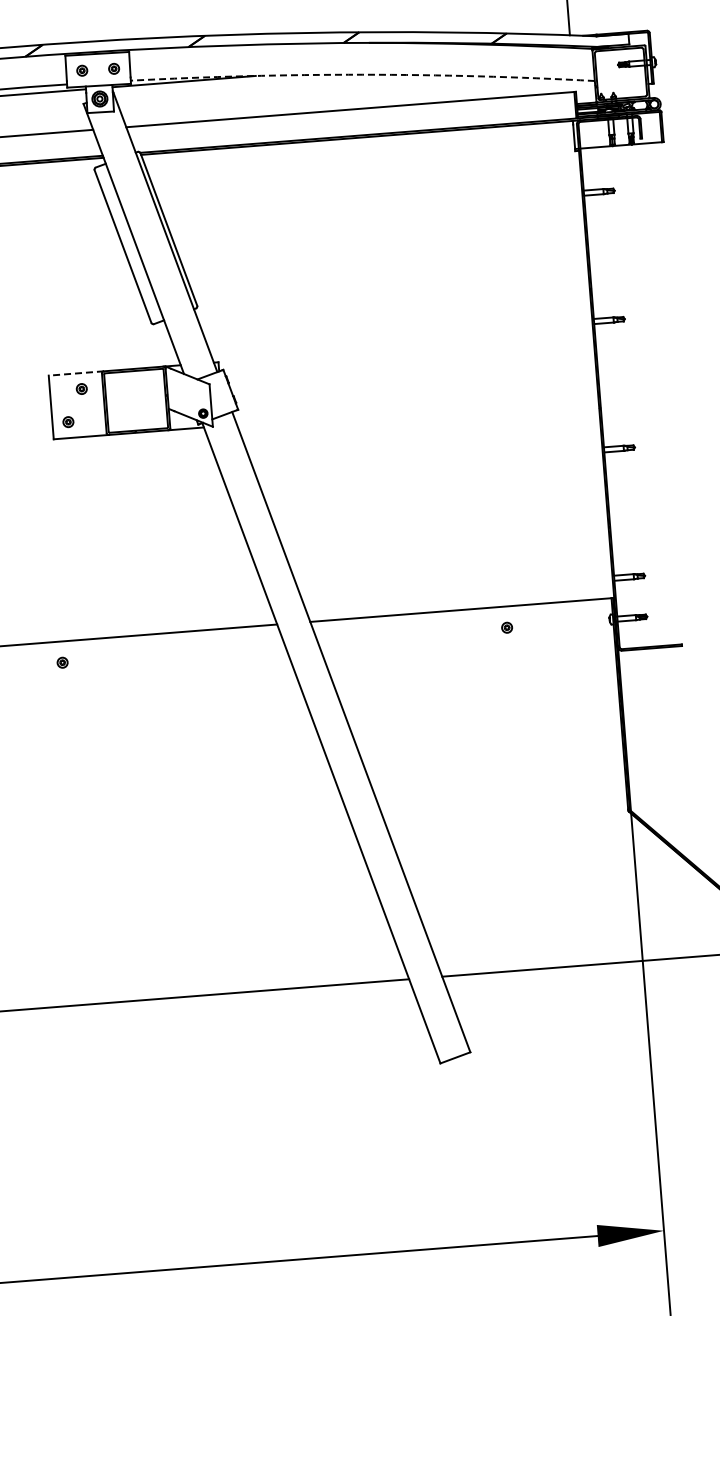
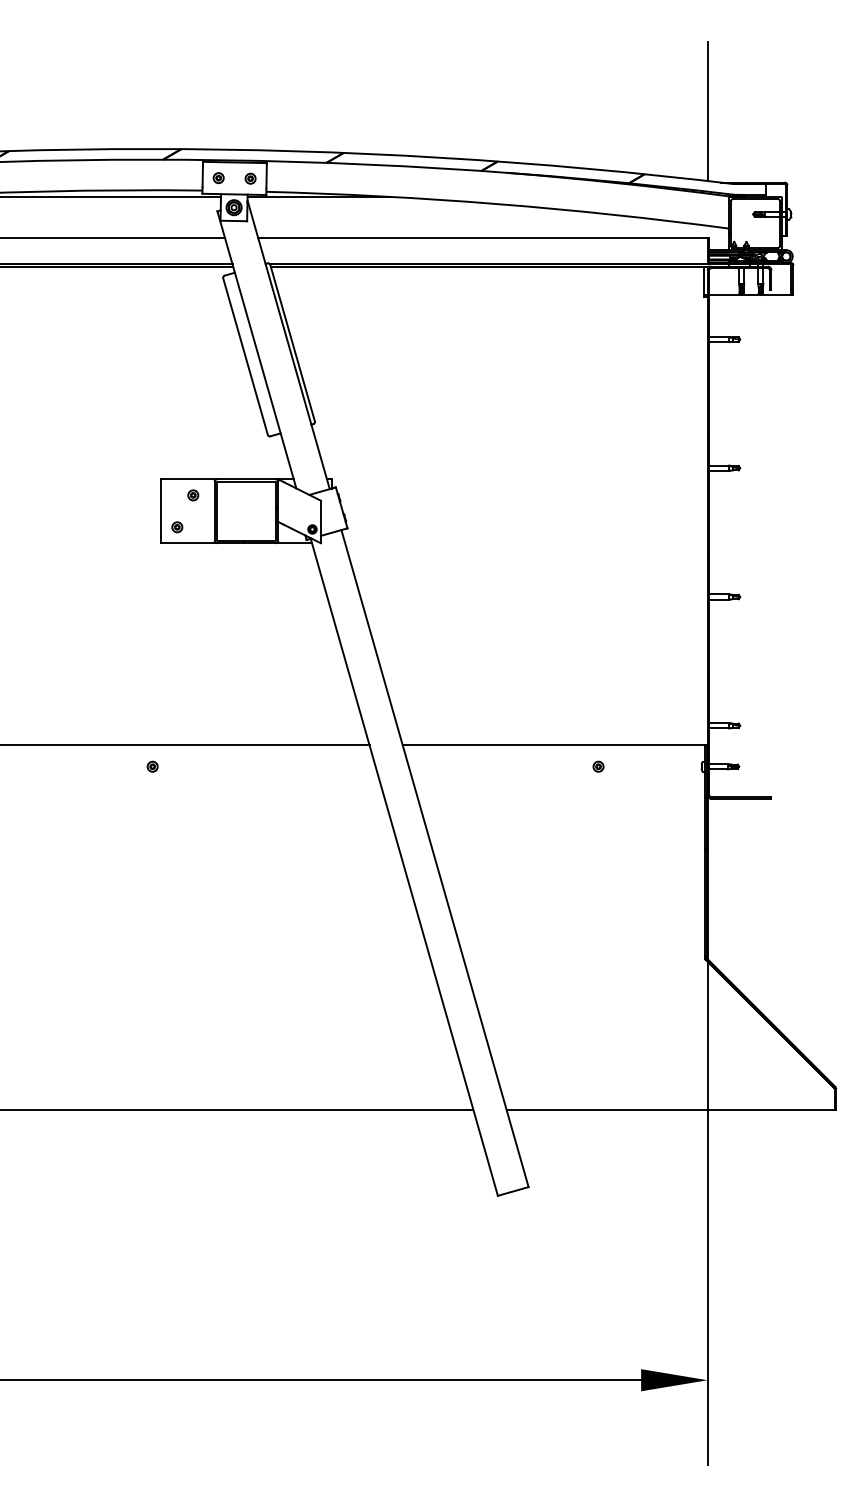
arc: (363, 75) -> (498, 204), dashed -> solid
line: (76, 373) -> (189, 479), dashed -> solid

